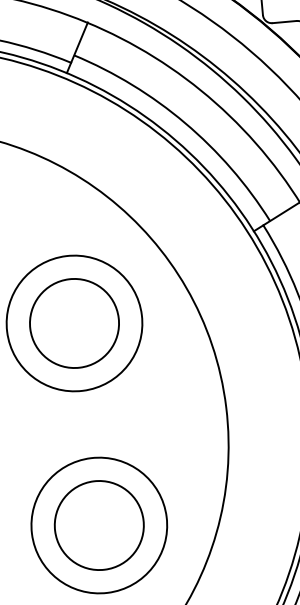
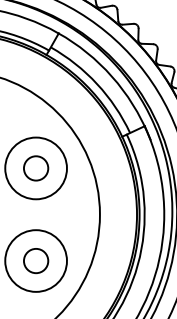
circle: (73, 323) -> (35, 168), size x0.6
circle: (97, 524) -> (35, 260), size x0.6

